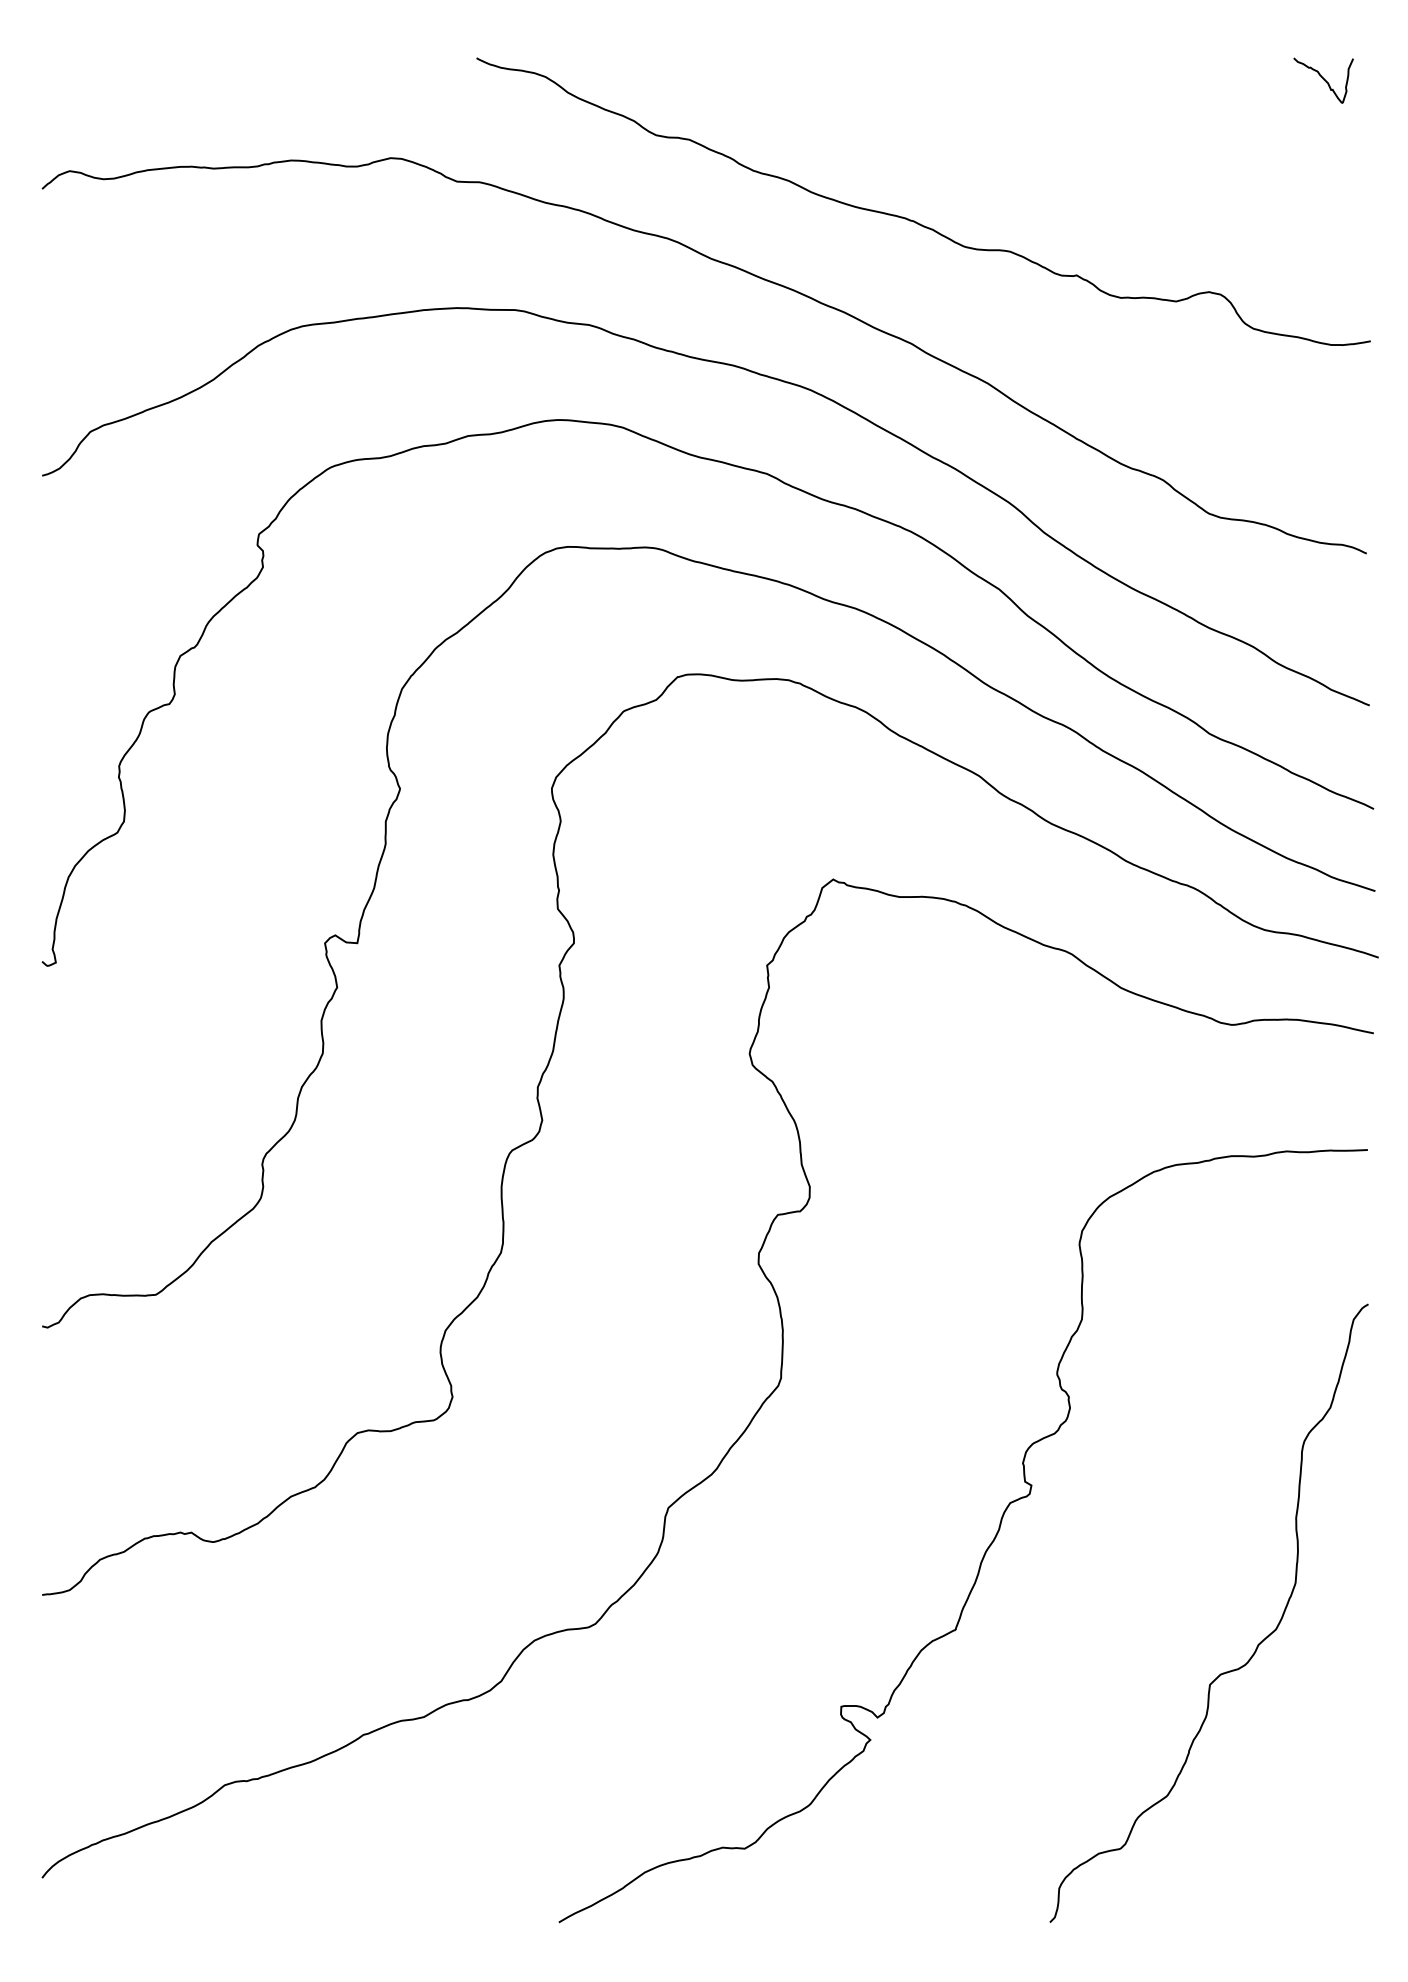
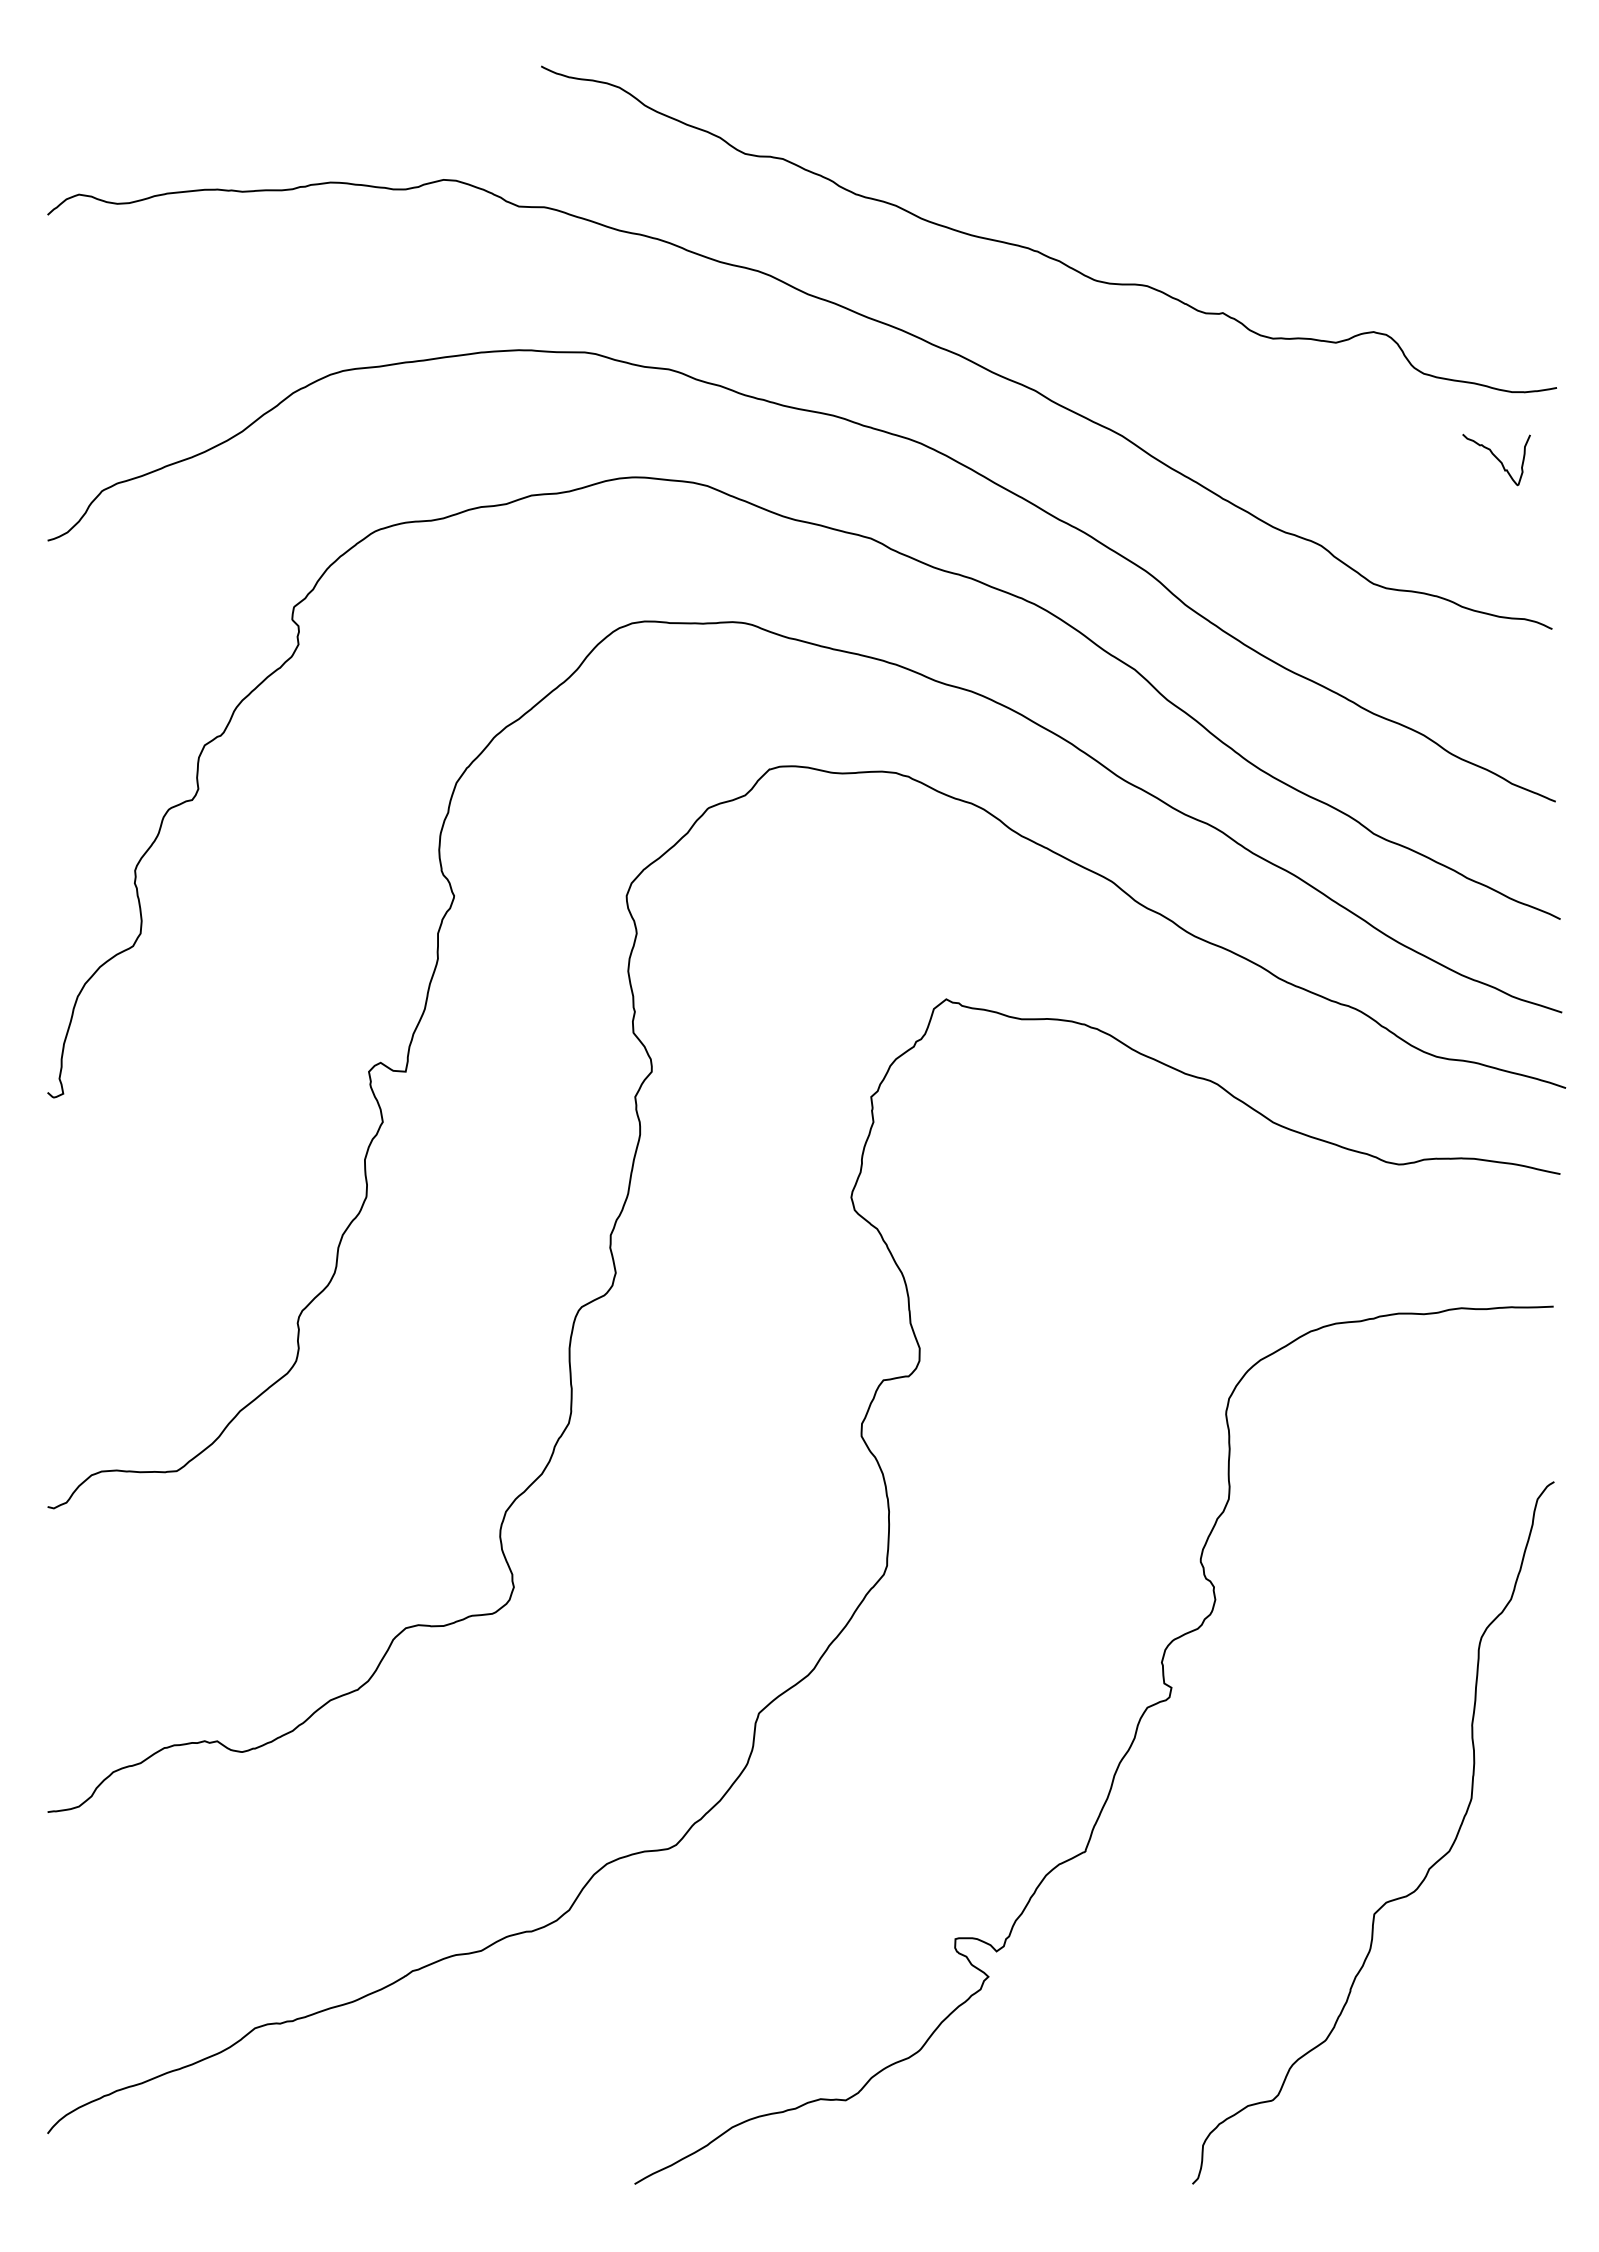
curve: (1323, 79) -> (1496, 458), moved

